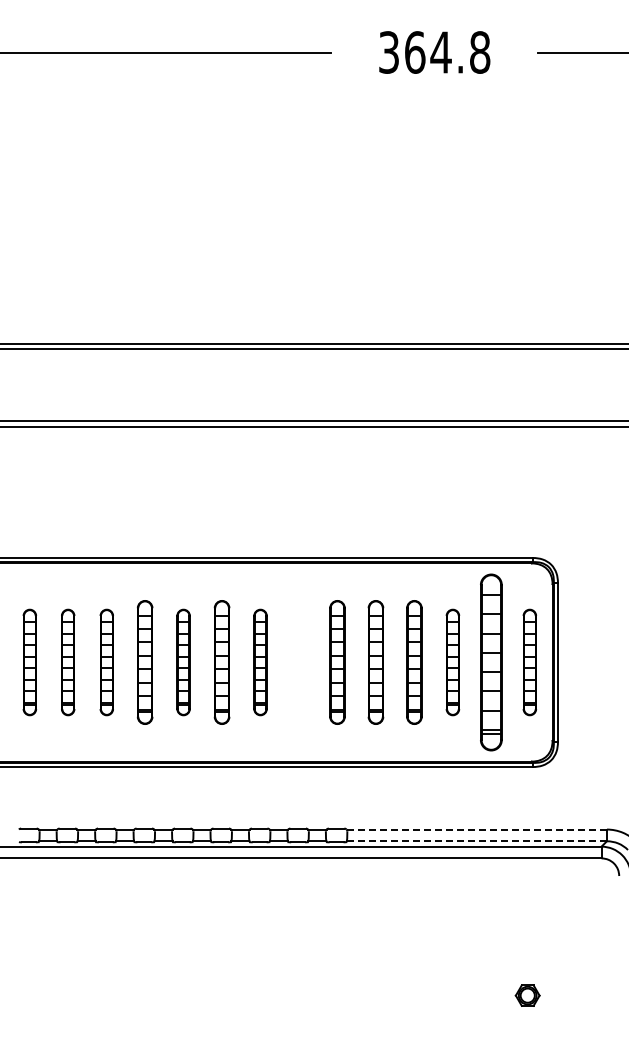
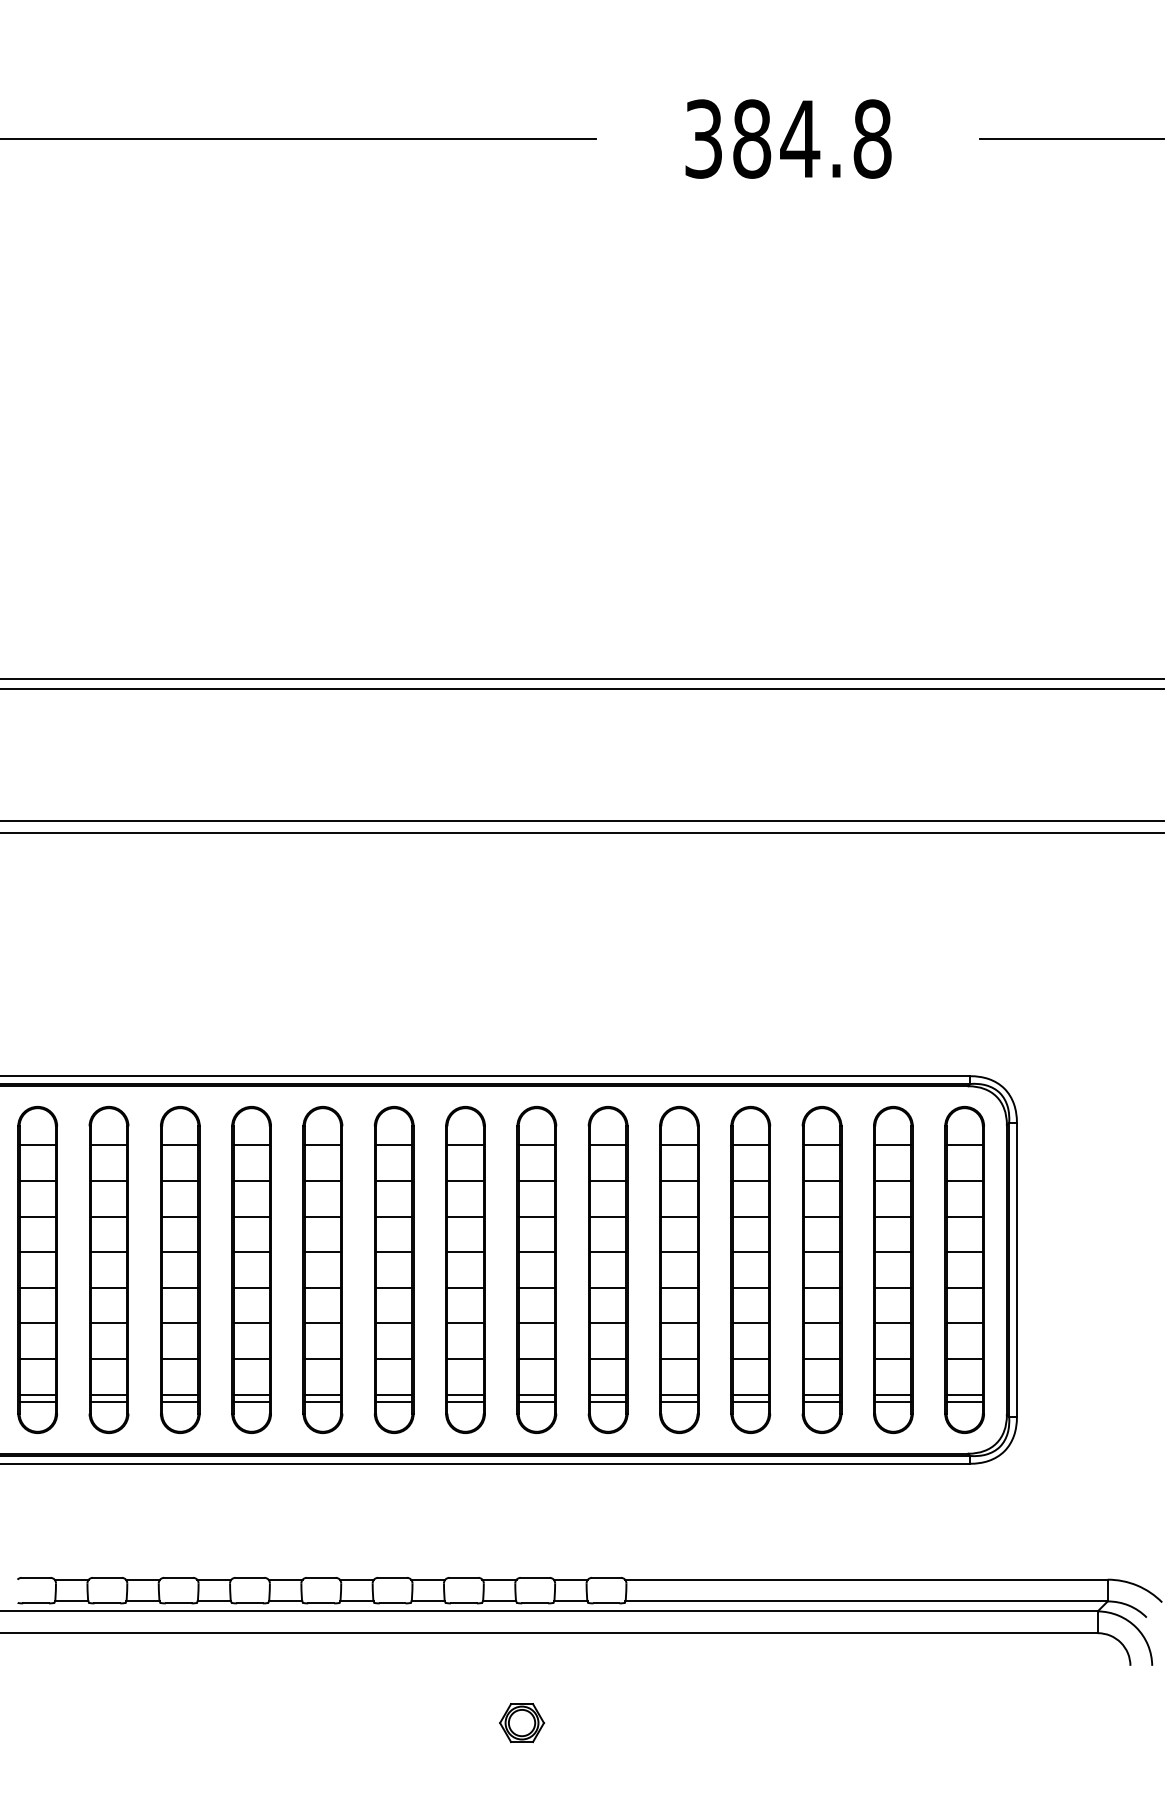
text: (415, 52) -> (752, 139), 364.8 -> 384.8
part: (29, 662) -> (37, 1269), size x1.67
part: (67, 662) -> (107, 1269), size x1.67
part: (106, 662) -> (179, 1269), size x1.67
part: (144, 662) -> (250, 1269), size x1.43
part: (183, 662) -> (322, 1269), size x1.67
part: (221, 662) -> (393, 1269), size x1.43
part: (260, 662) -> (465, 1269), size x1.67
part: (298, 662) -> (535, 1269), added
part: (337, 662) -> (608, 1269), size x1.43
part: (375, 662) -> (678, 1269), size x1.43
part: (414, 662) -> (750, 1269), size x1.43
part: (452, 662) -> (821, 1269), size x1.67
part: (529, 662) -> (964, 1269), size x1.67
line: (477, 829) -> (867, 1579), dashed -> solid
line: (476, 841) -> (865, 1601), dashed -> solid
part: (290, 906) -> (521, 1722), added

